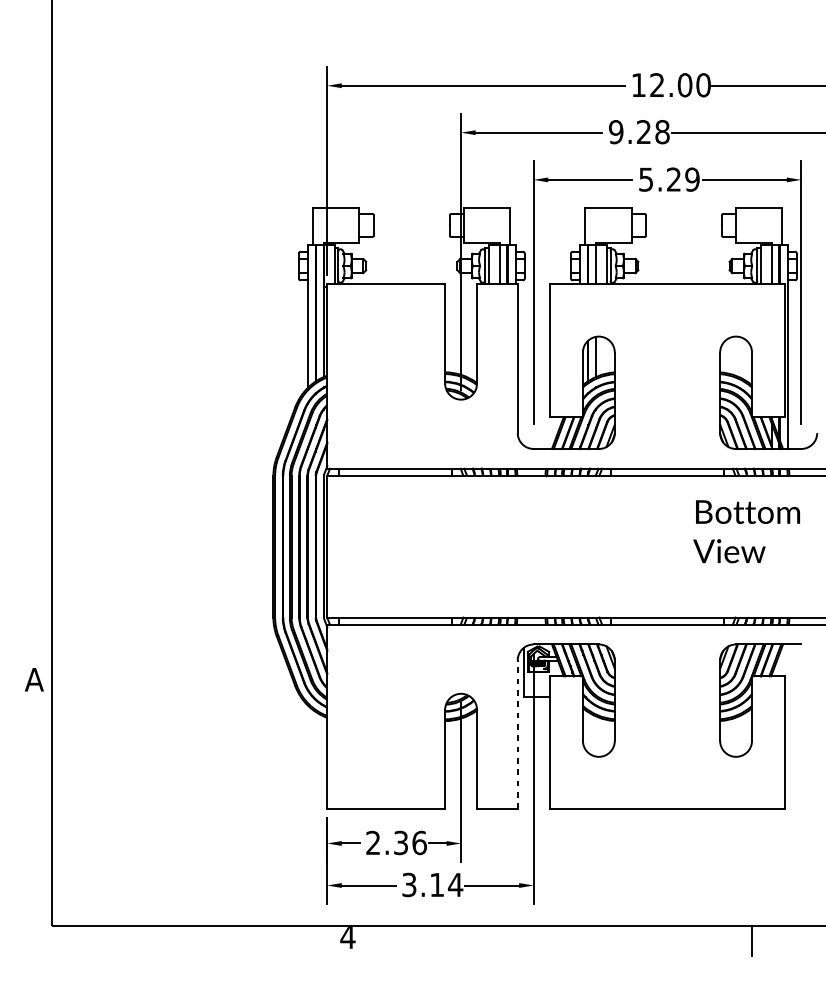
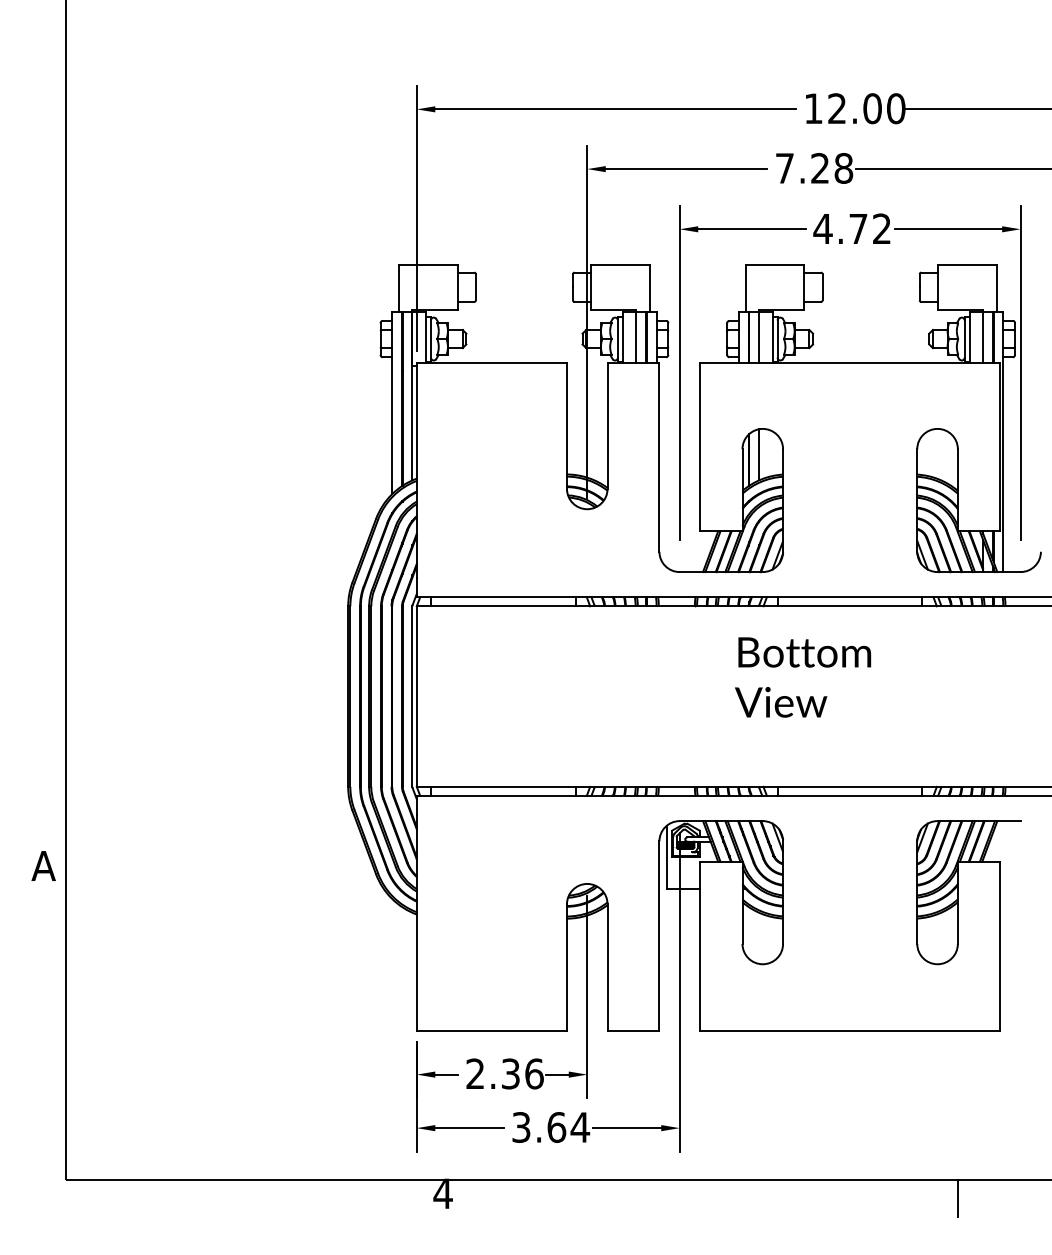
text: (615, 132) -> (784, 168), 9.28 -> 7.28
text: (669, 179) -> (852, 228), 5.29 -> 4.72
text: (747, 531) -> (803, 677), moved
line: (517, 735) -> (659, 936), dashed -> solid
text: (436, 885) -> (556, 1127), 3.14 -> 3.64

